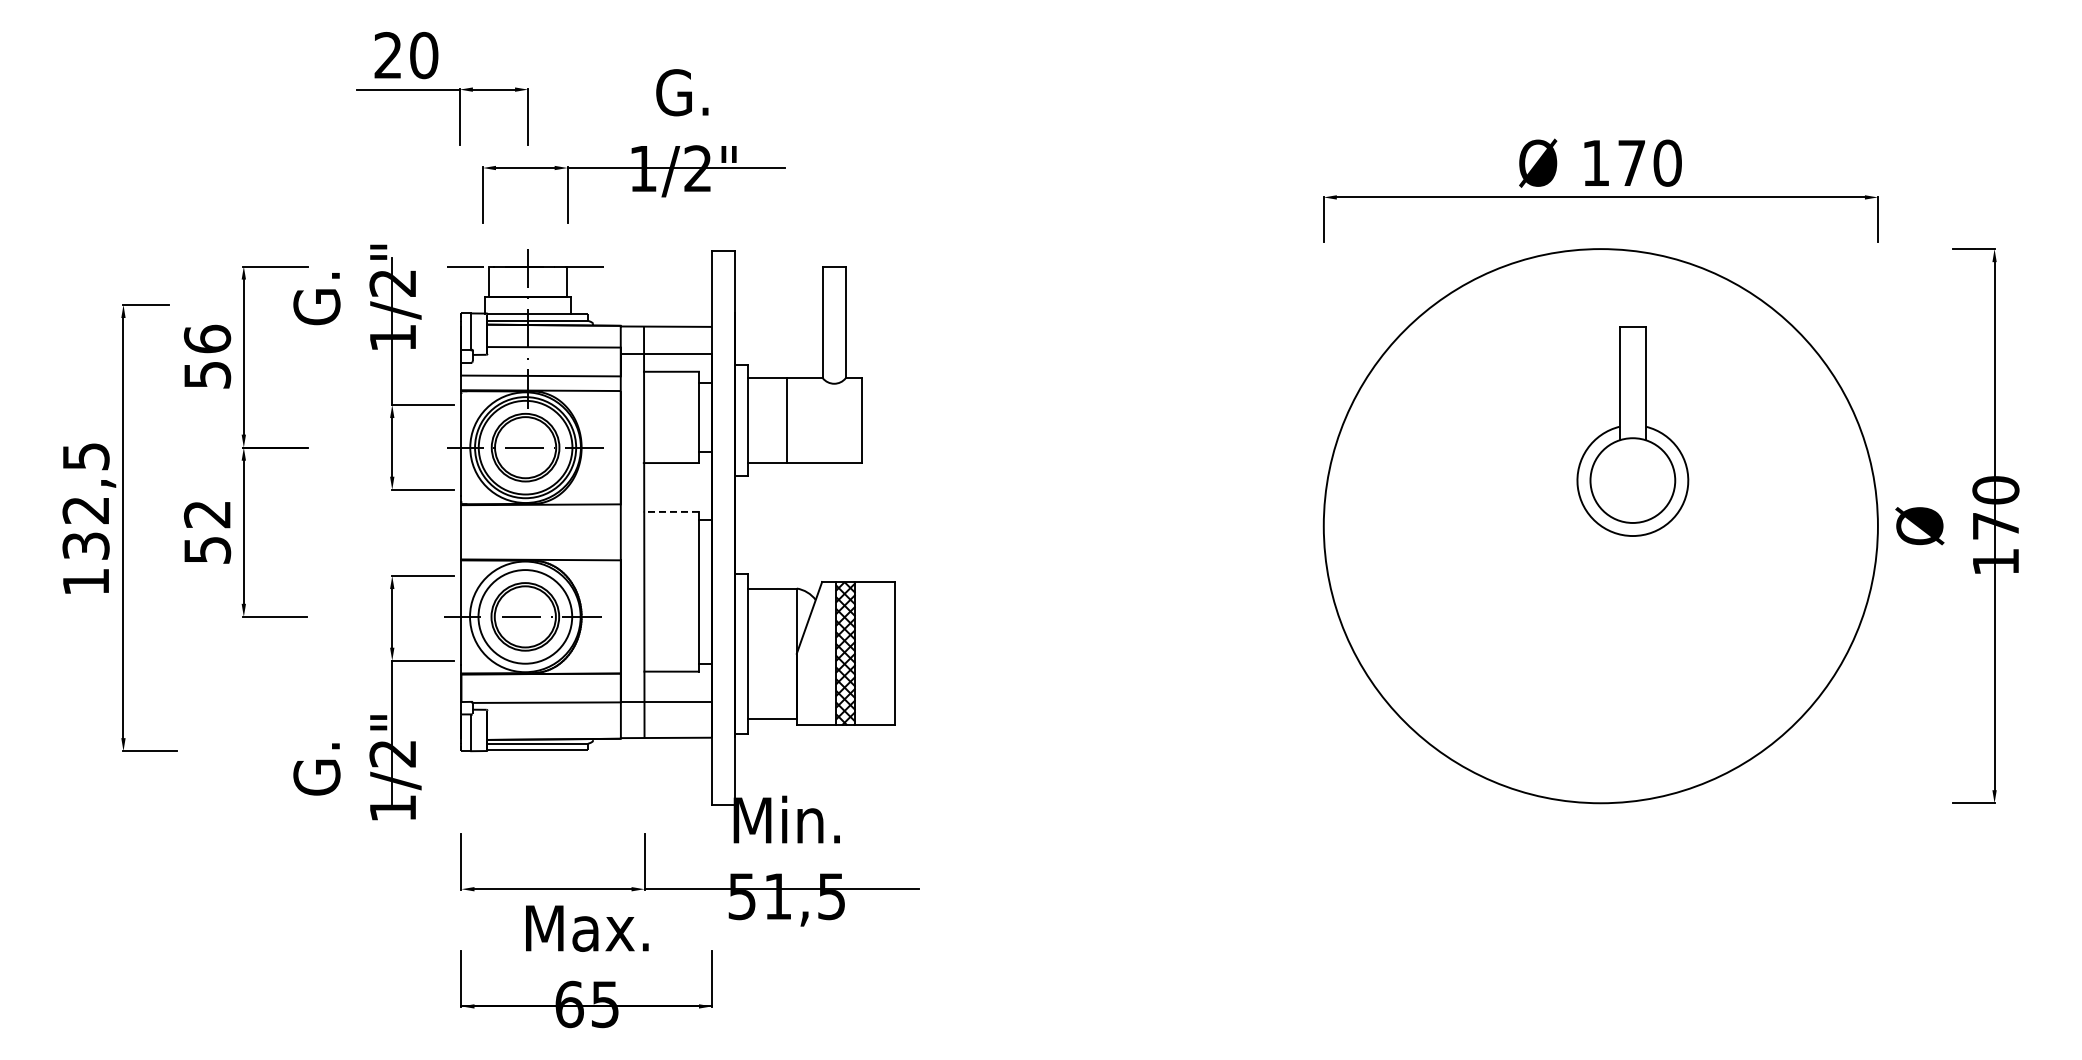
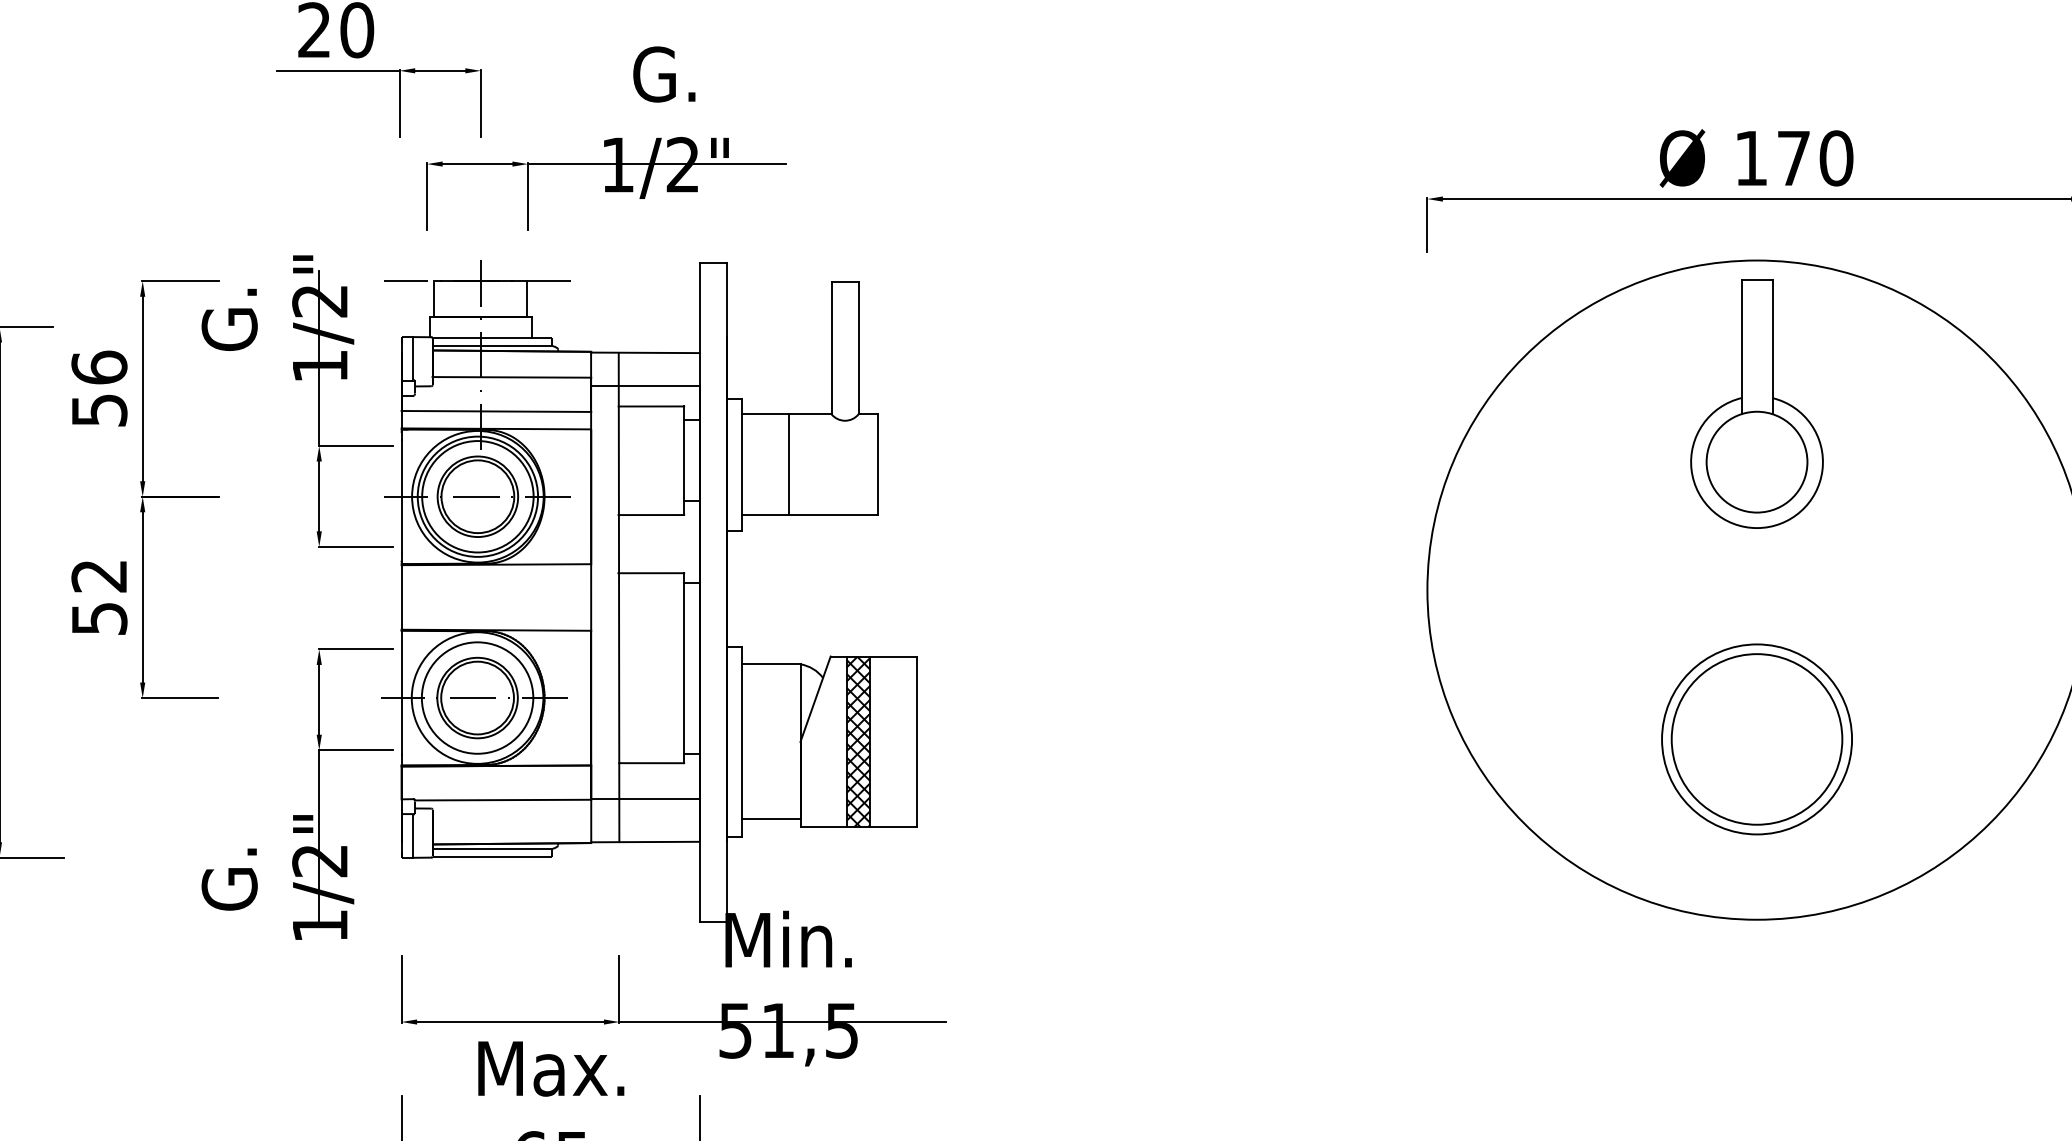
part: (1632, 431) -> (1756, 403), moved
line: (671, 511) -> (651, 572), dashed -> solid
part: (1600, 651) -> (1756, 739), added

